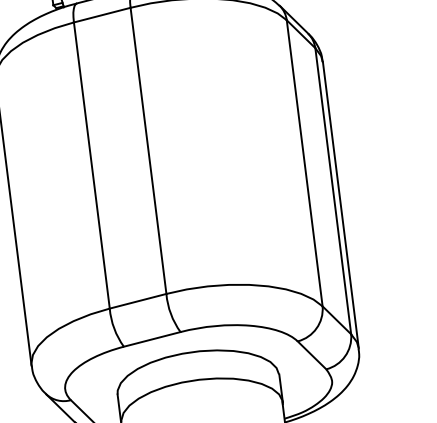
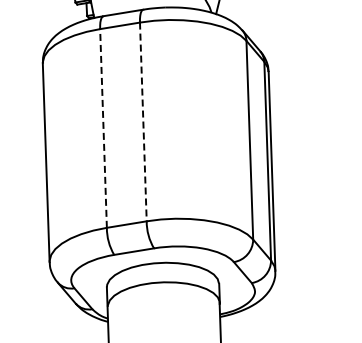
line: (148, 151) -> (143, 122), solid -> dashed
line: (91, 164) -> (103, 127), solid -> dashed

